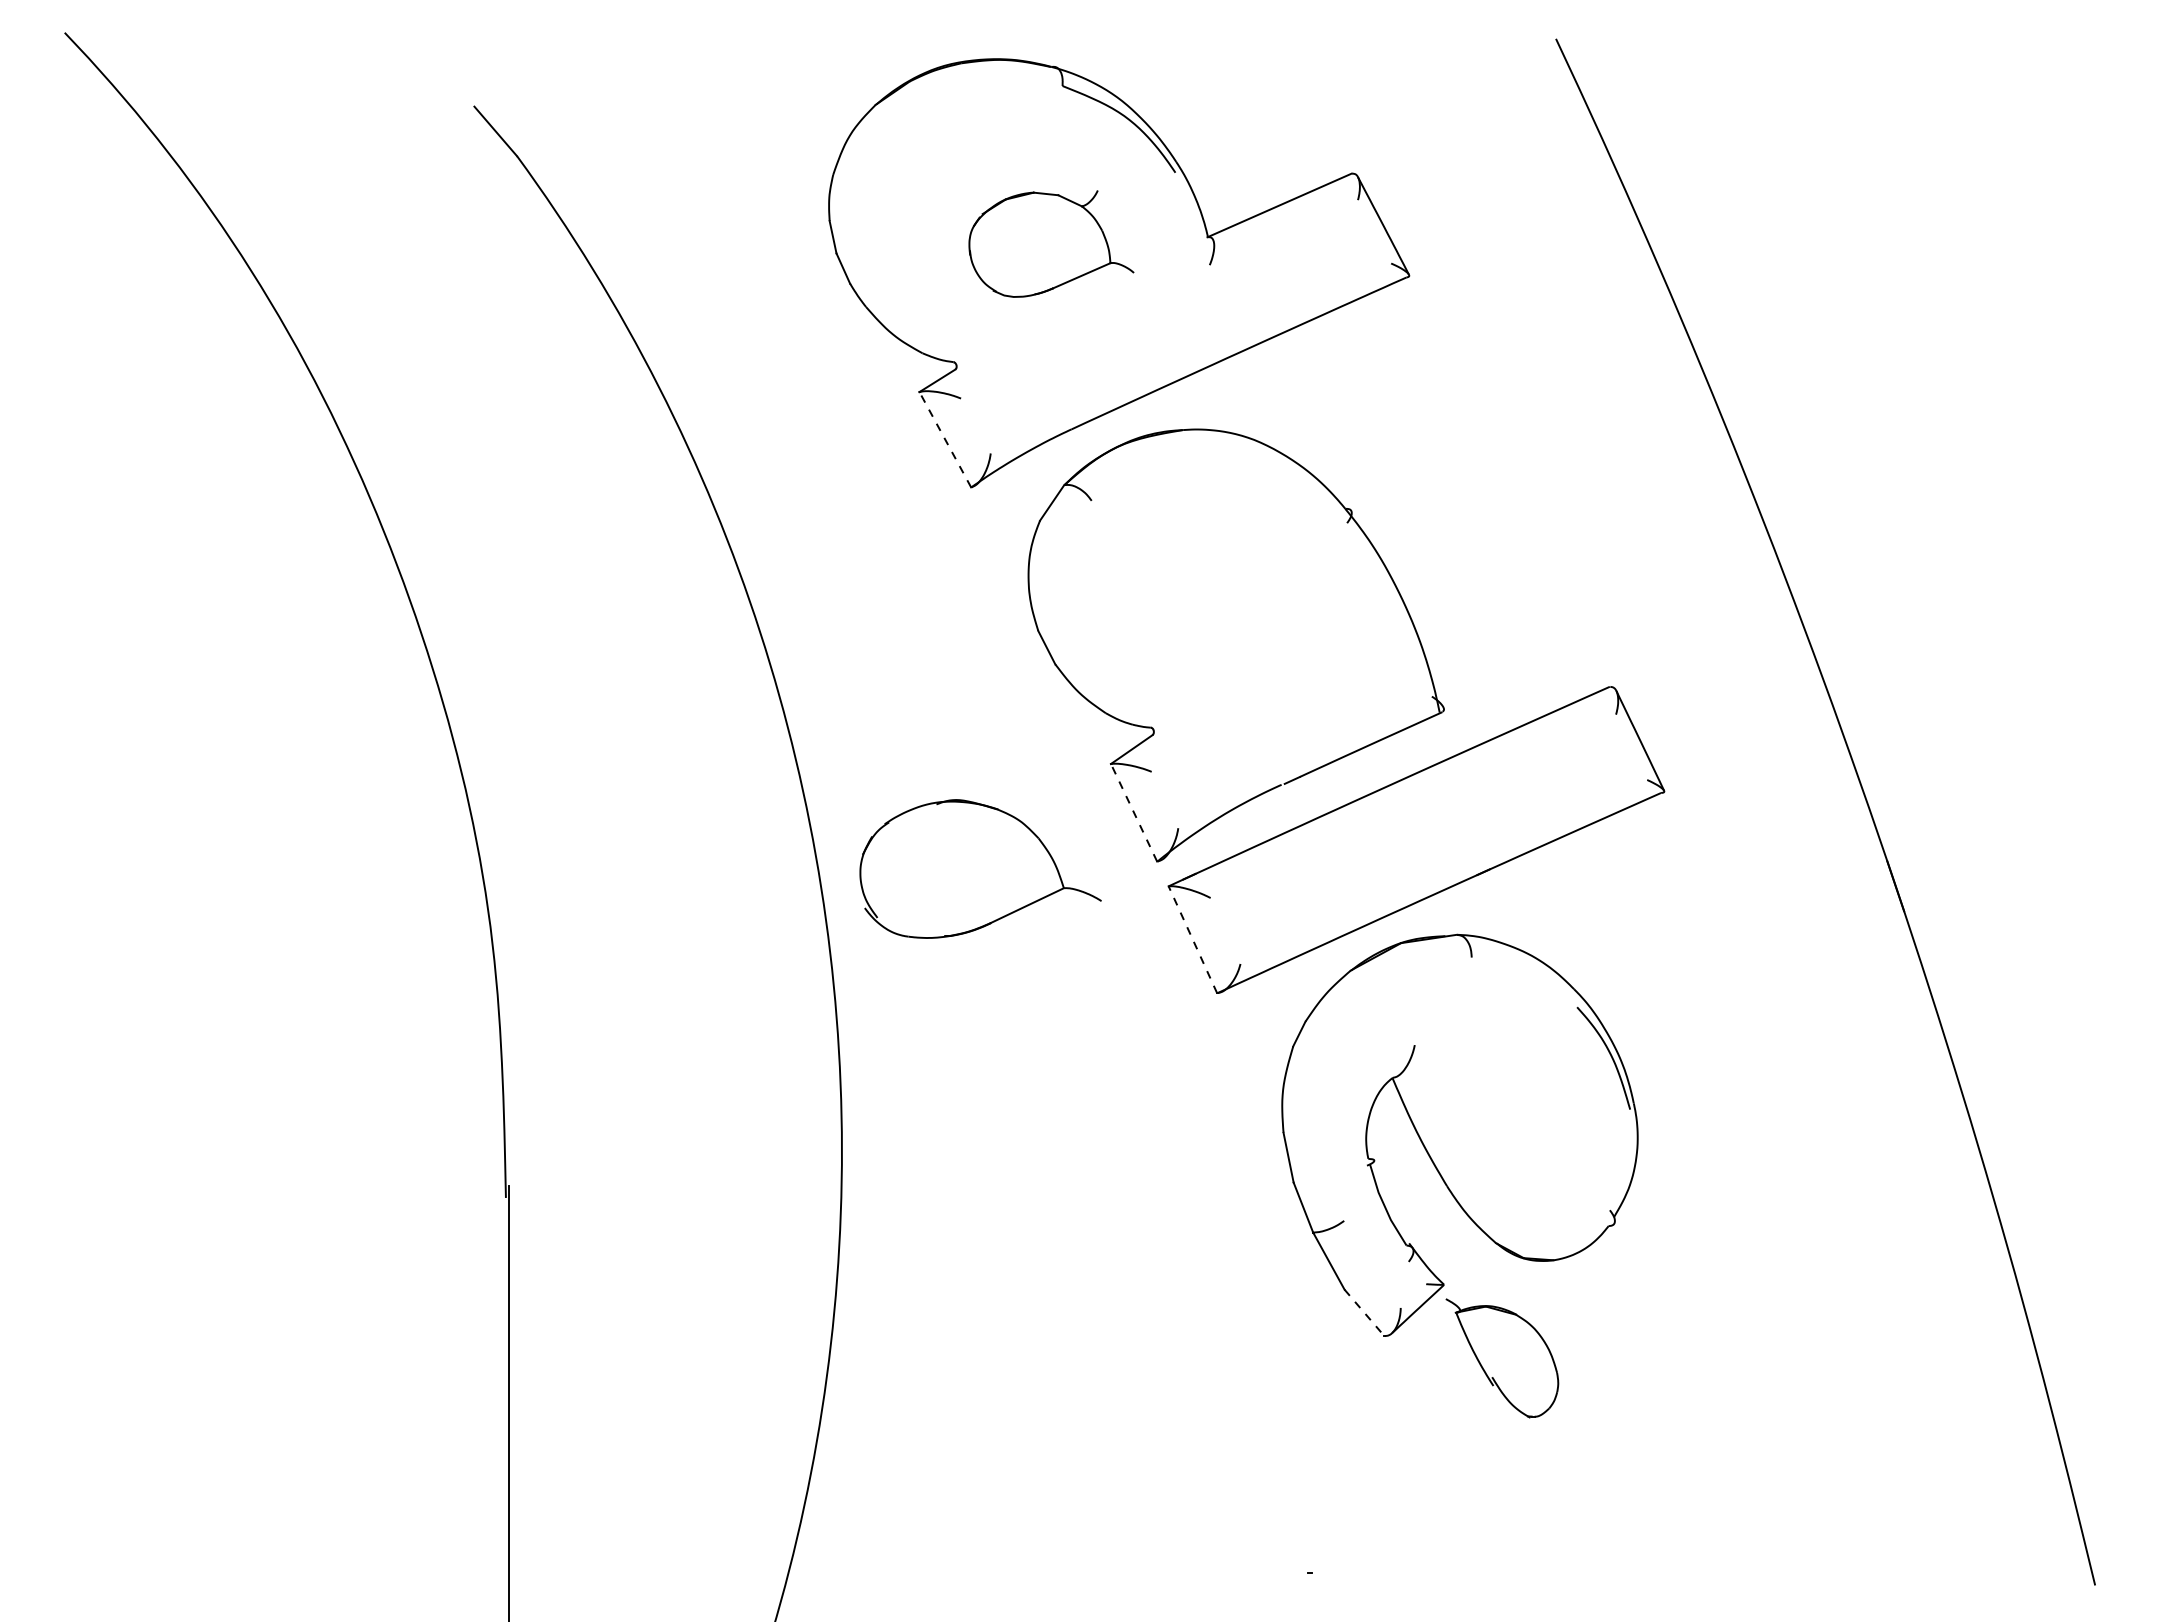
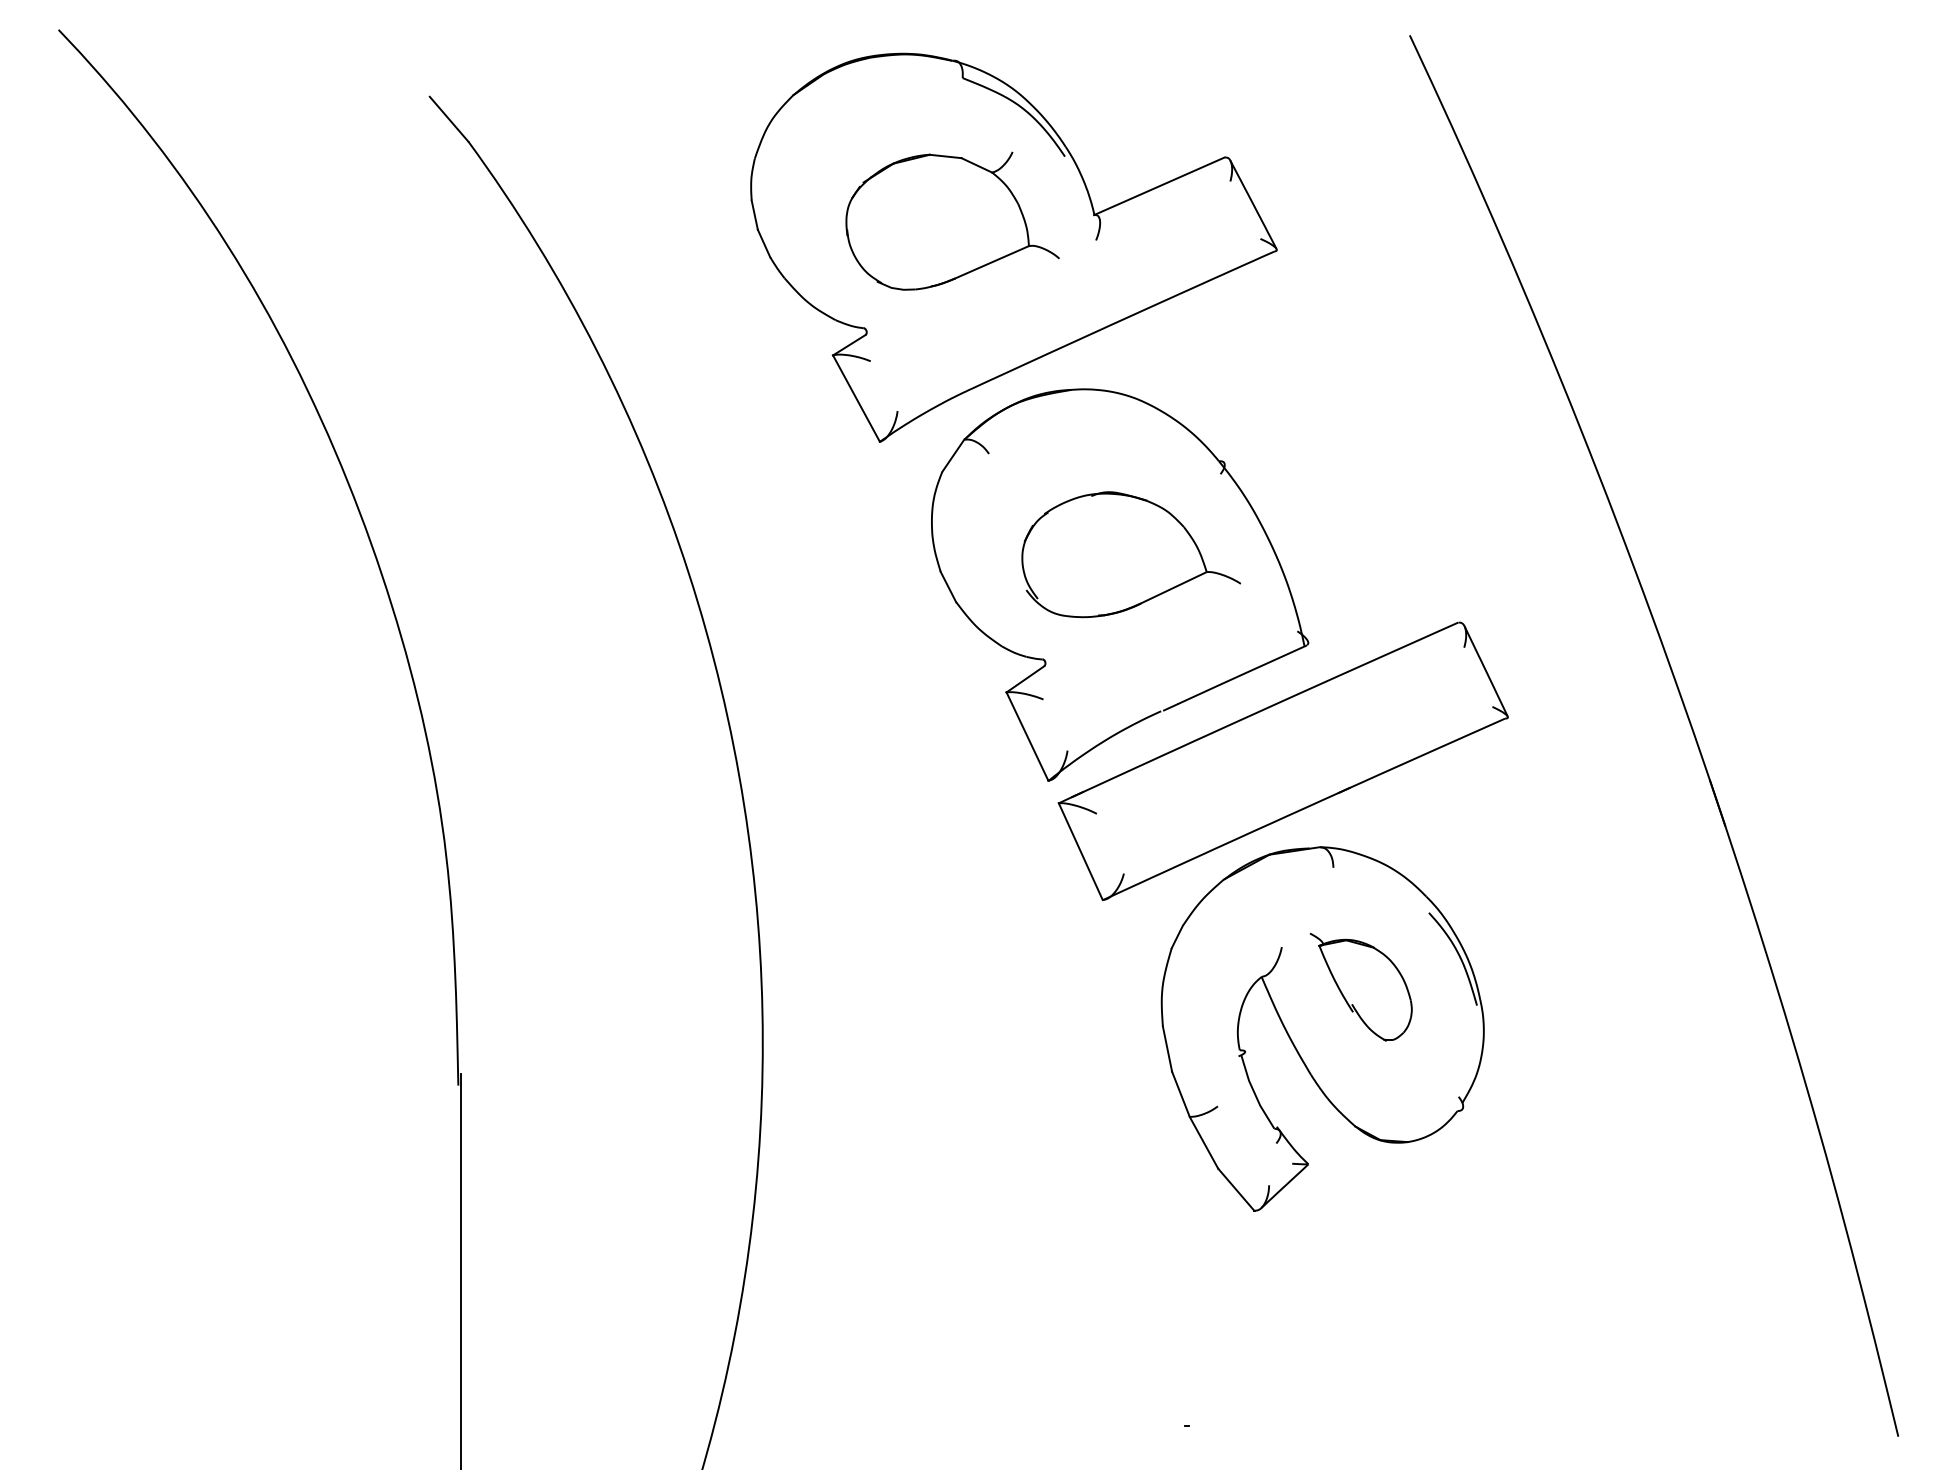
part: (1051, 243) -> (952, 220), size x1.43
line: (945, 439) -> (856, 398), dashed -> solid
line: (1134, 812) -> (1027, 736), dashed -> solid
part: (980, 868) -> (1131, 554), moved
line: (1192, 939) -> (1080, 851), dashed -> solid
line: (1364, 1312) -> (1236, 1189), dashed -> solid
part: (1502, 1358) -> (1361, 987), moved

